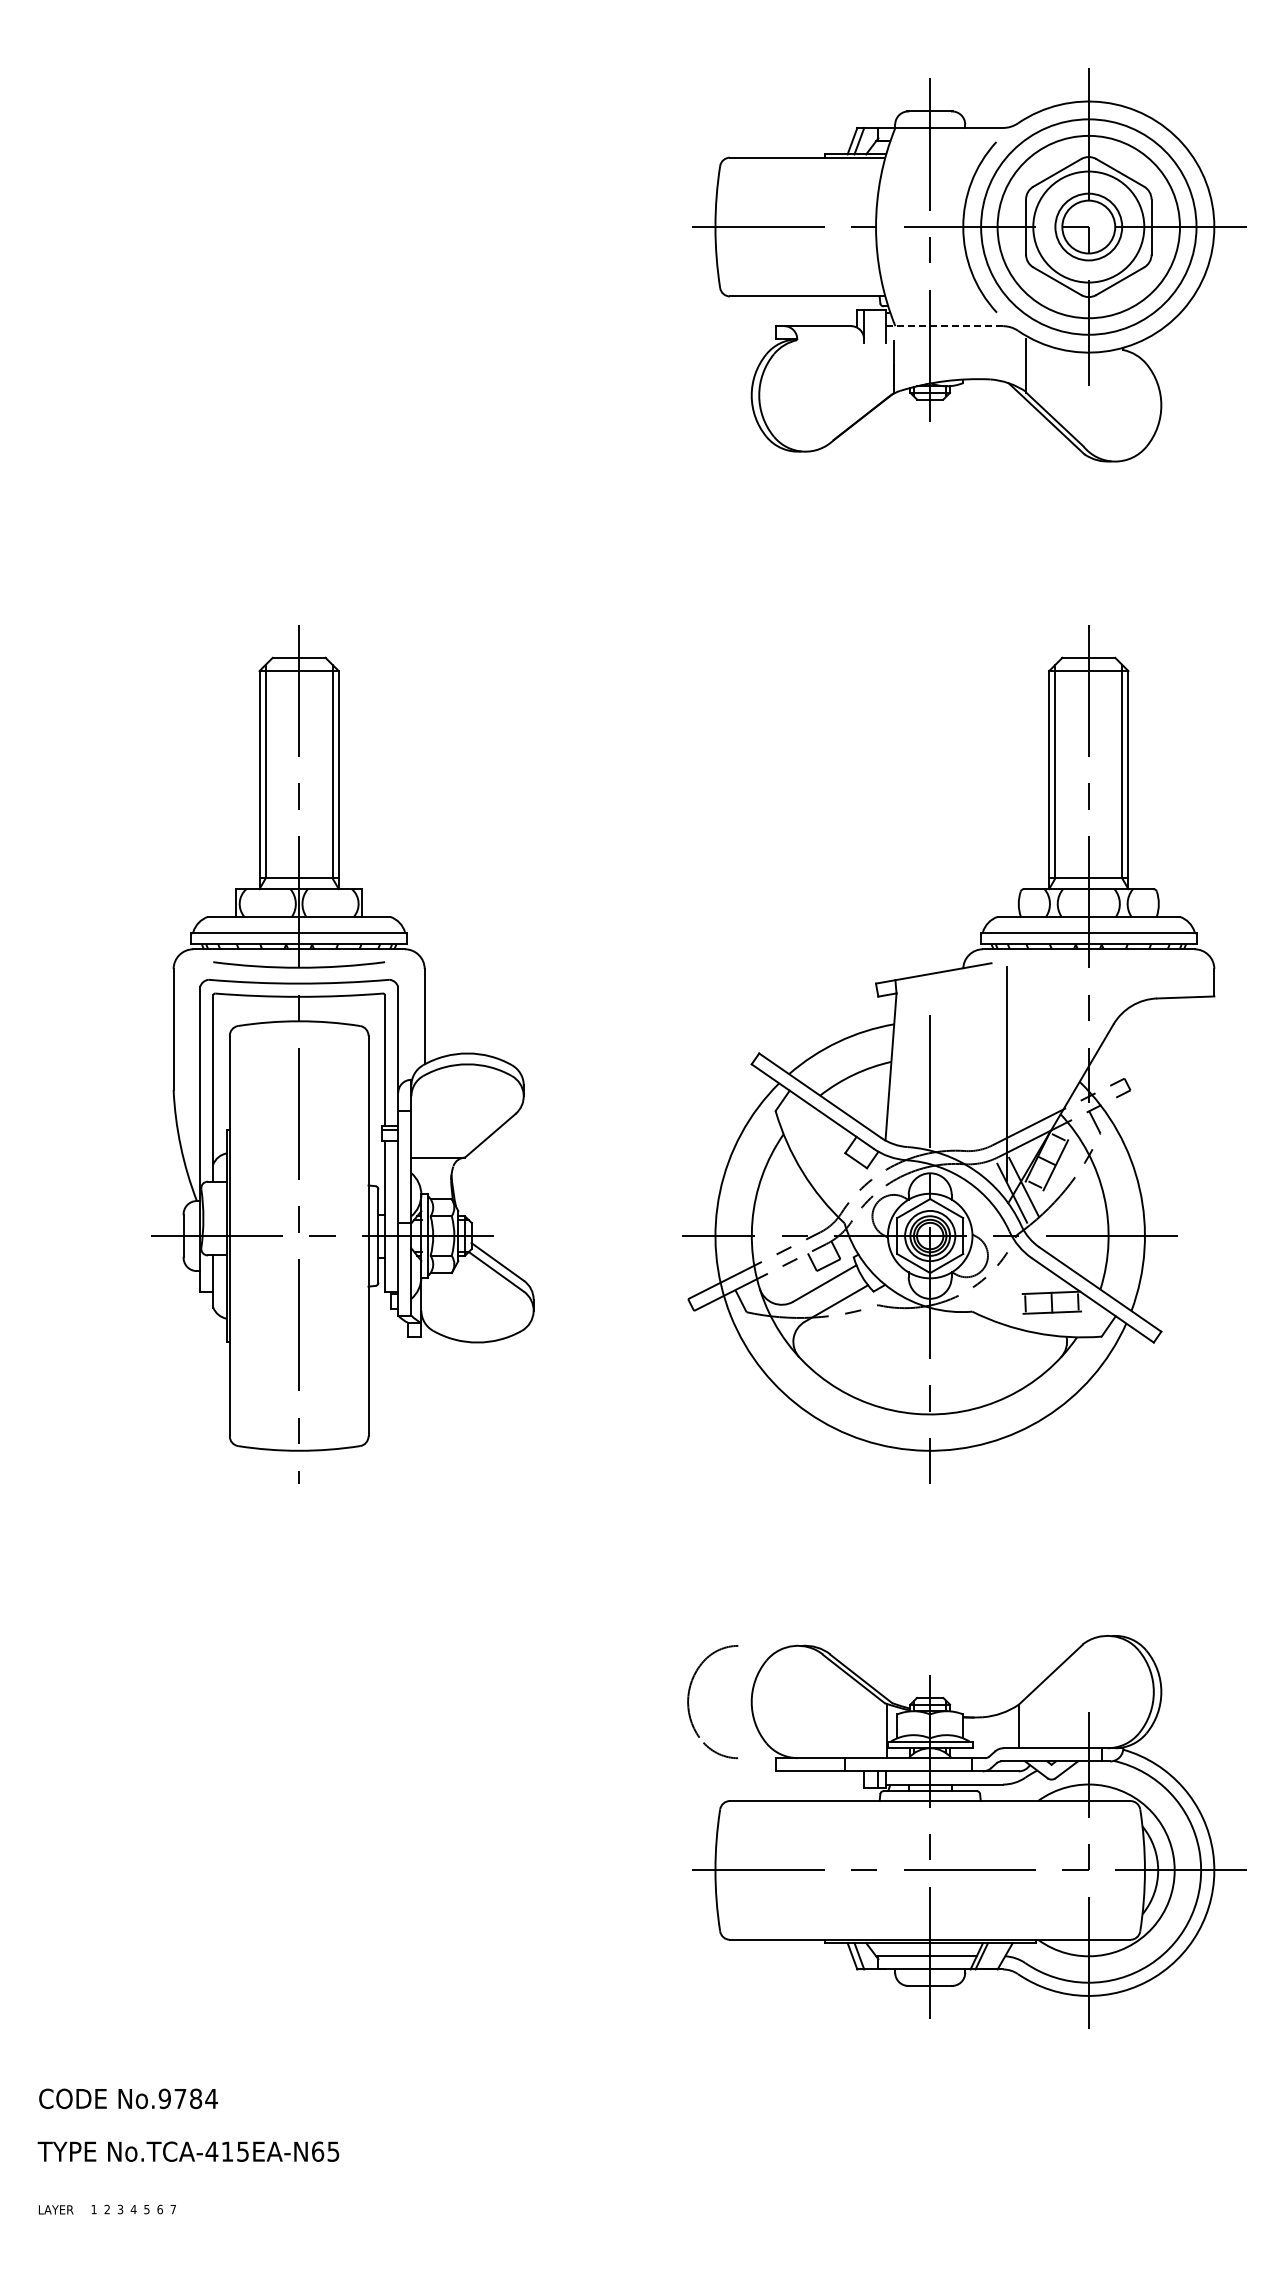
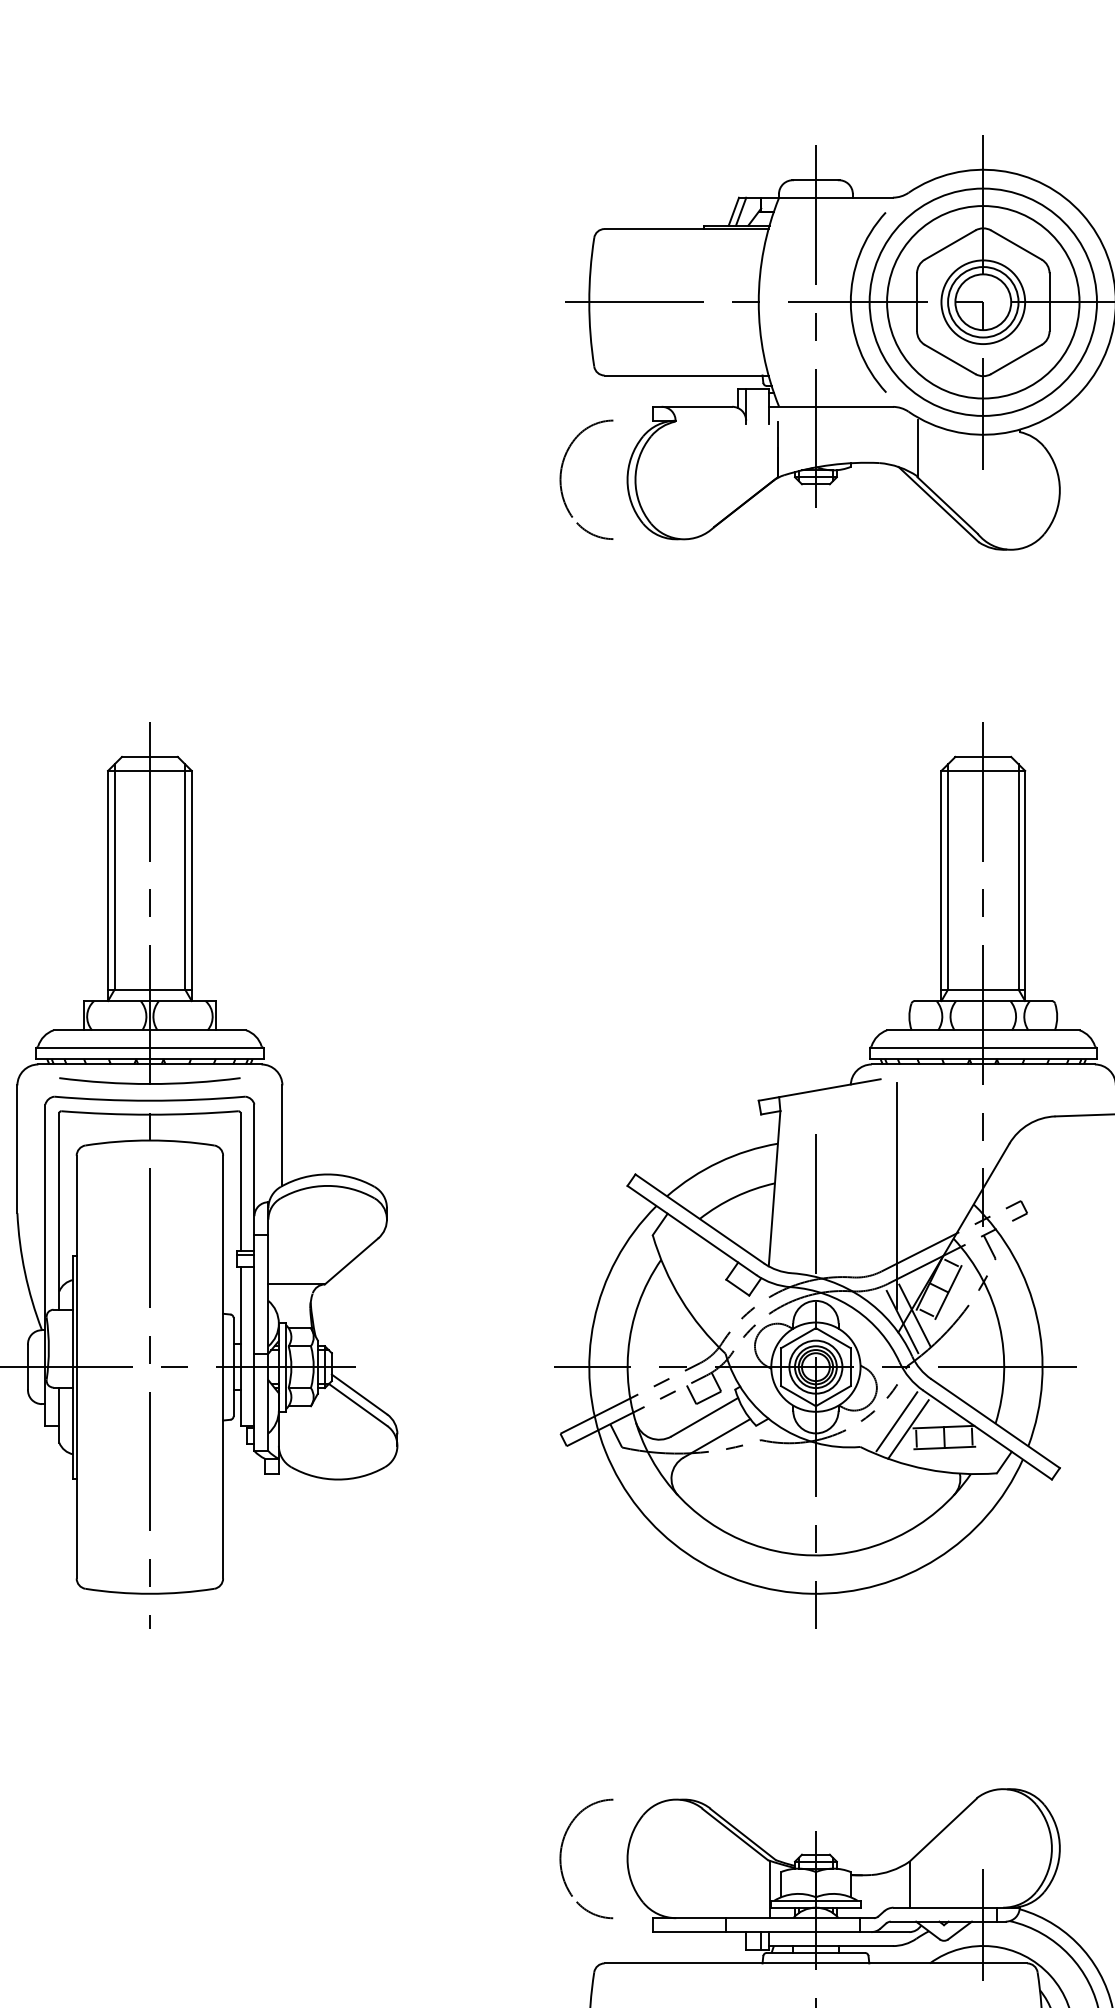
circle: (1088, 226) -> (982, 301), size x0.71
line: (944, 326) -> (831, 407), dashed -> solid
part: (689, 395) -> (561, 480), added
line: (1006, 1287) -> (896, 1421), added
line: (1017, 1294) -> (908, 1428), added

